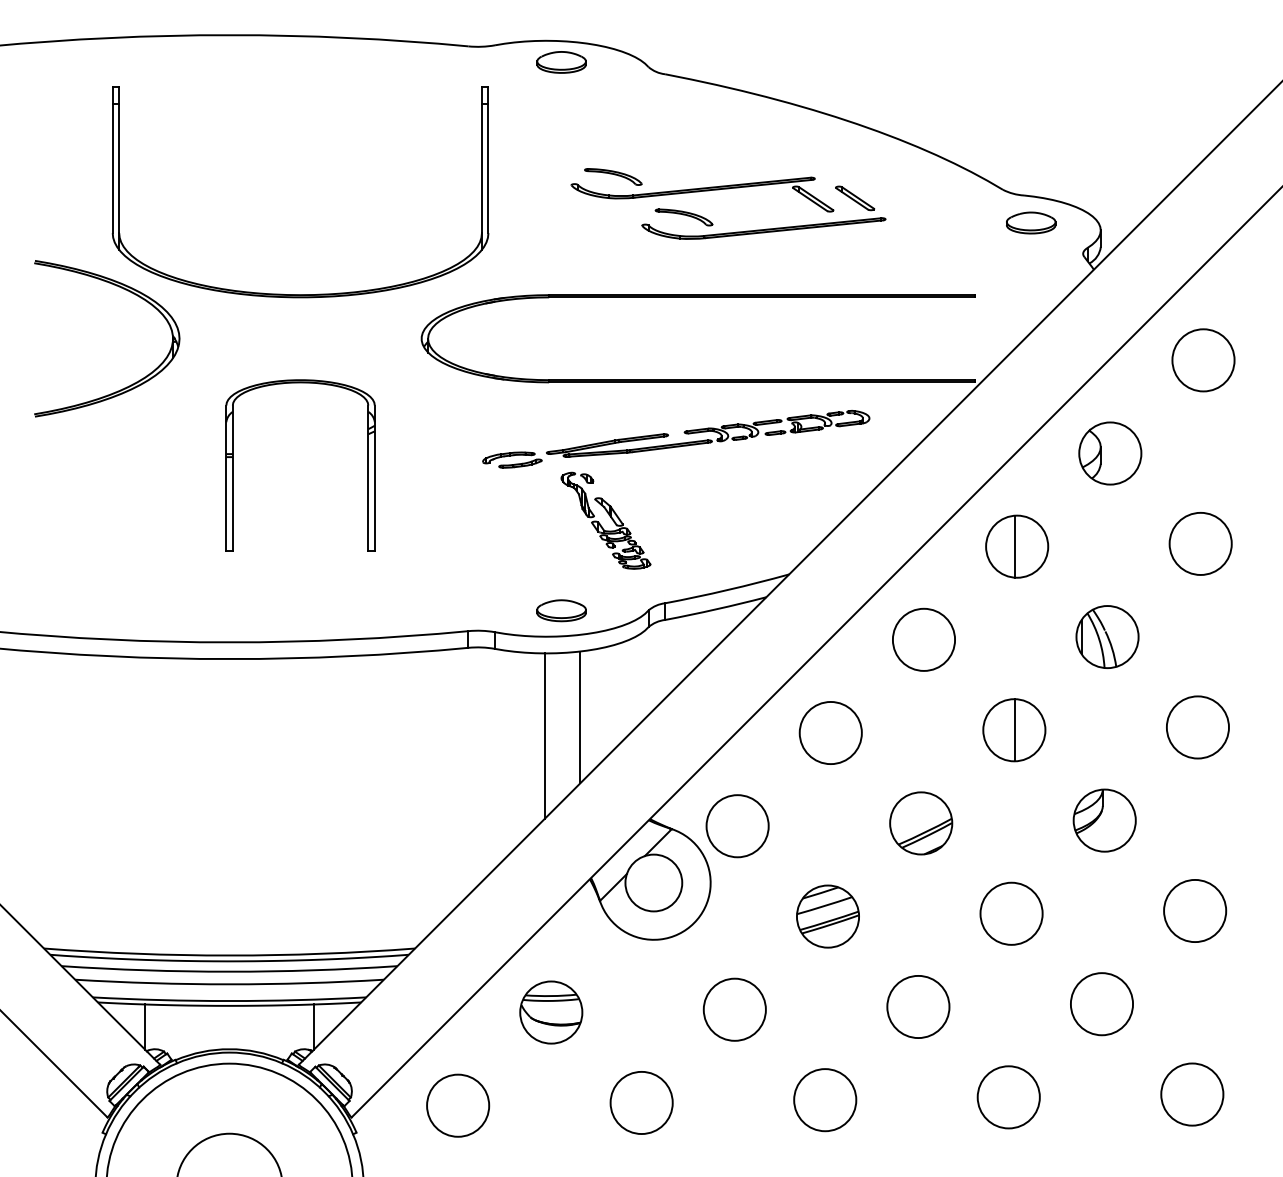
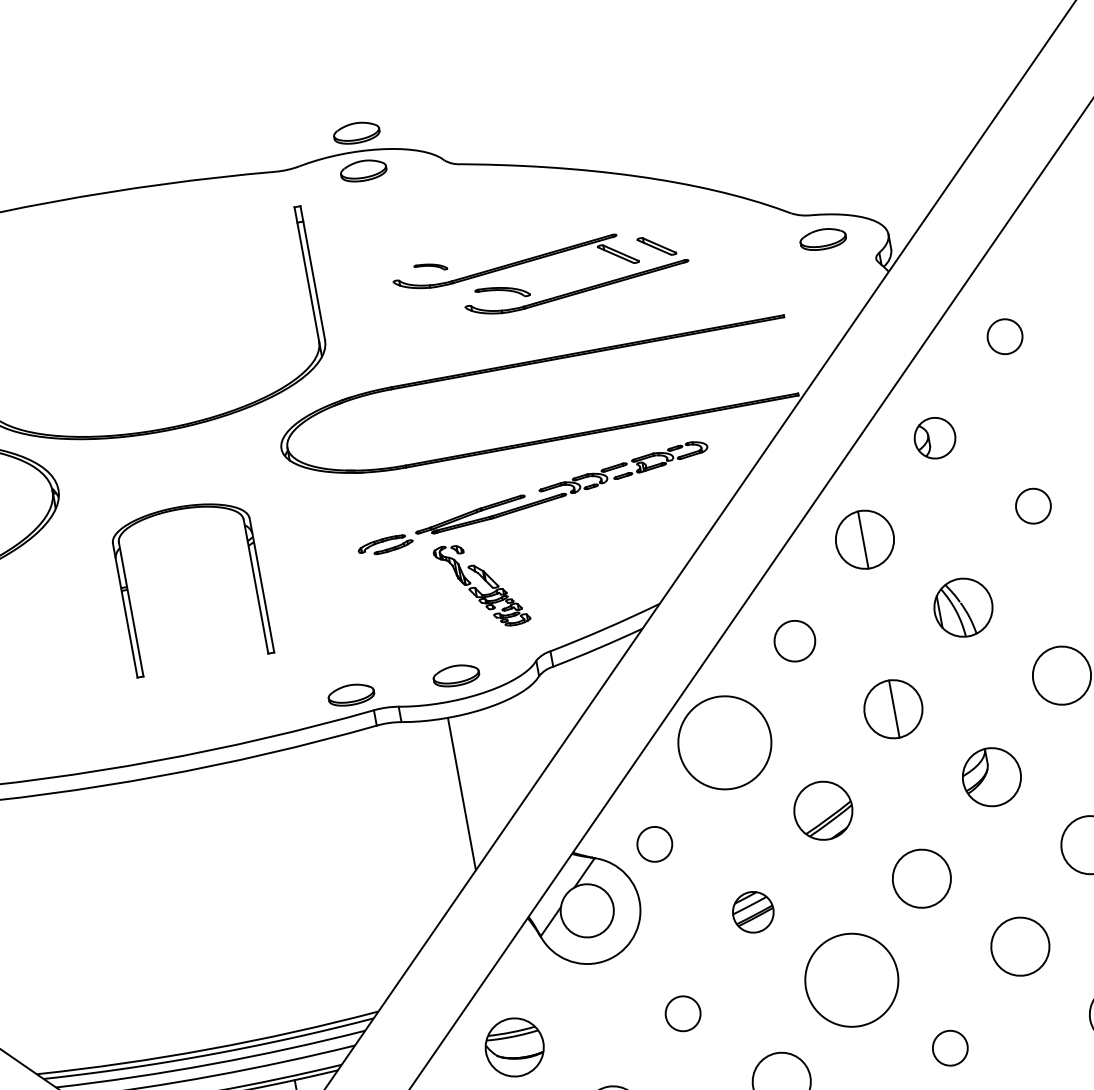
part: (561, 21) -> (356, 133), added
part: (613, 176) -> (430, 267), size x0.6
circle: (1203, 360) -> (1005, 336), size x0.6
part: (1110, 453) -> (935, 438), size x0.7
circle: (1200, 543) -> (1033, 505), size x0.6
part: (447, 610) -> (351, 694), added
circle: (923, 639) -> (794, 641), size x0.7
line: (580, 717) -> (491, 770), removed
circle: (830, 732) -> (724, 742), size x1.6
circle: (737, 826) -> (654, 844), size x0.6
part: (827, 916) -> (752, 912), size x0.7
circle: (918, 1006) -> (851, 979), size x1.6
circle: (734, 1009) -> (682, 1013), size x0.6
circle: (1008, 1097) -> (950, 1048), size x0.6

